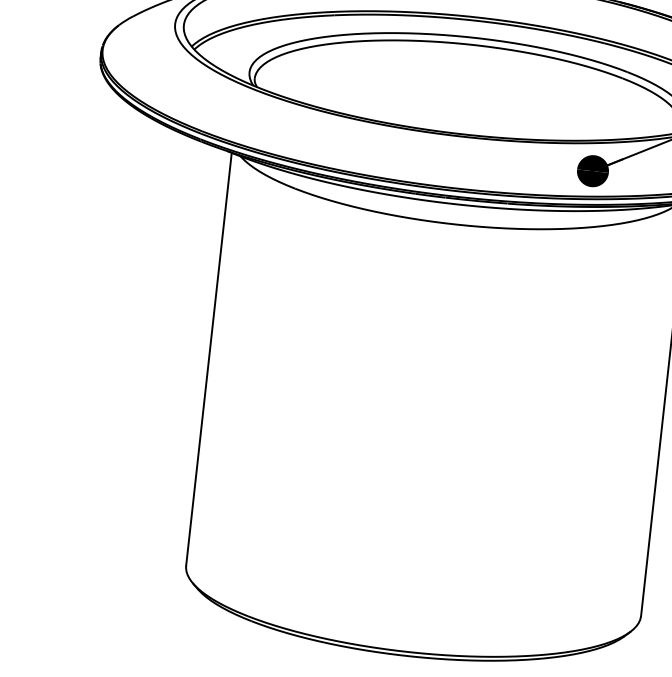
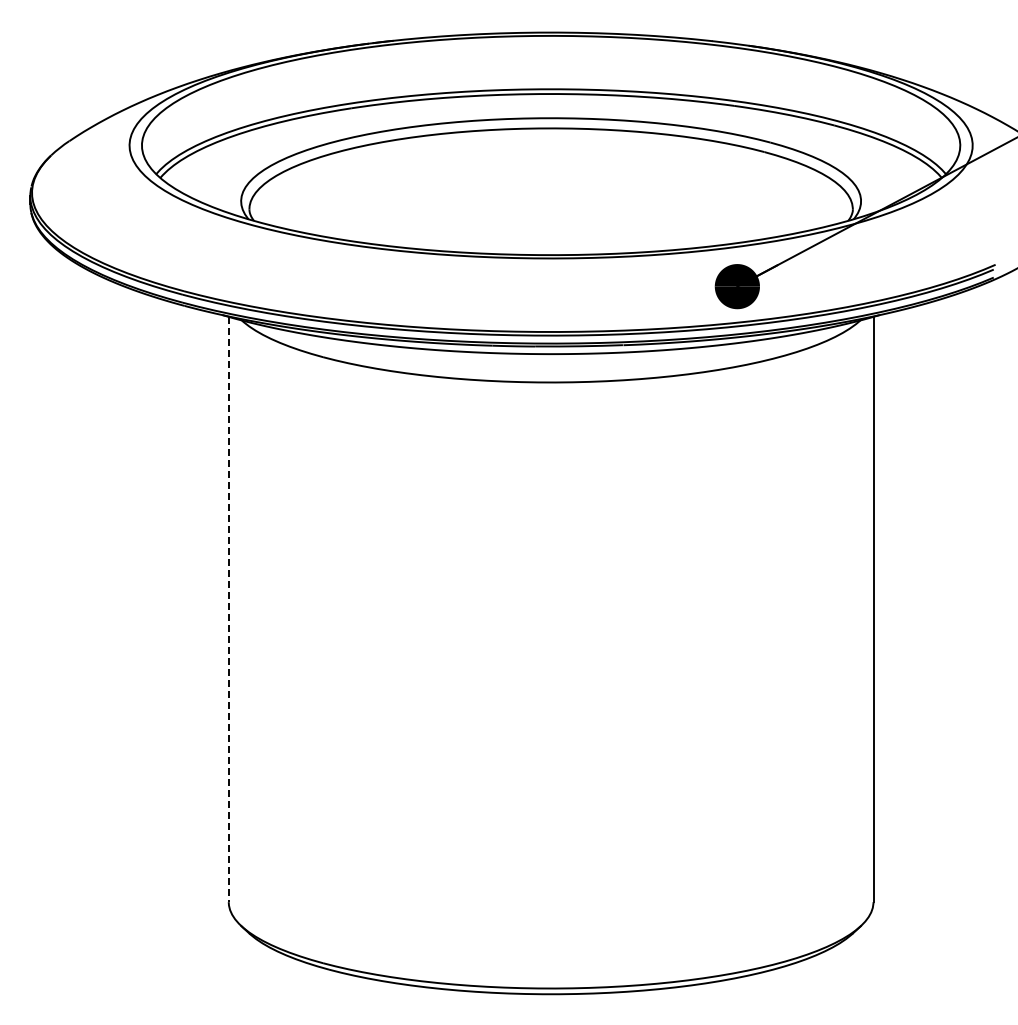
line: (208, 359) -> (228, 609), solid -> dashed

